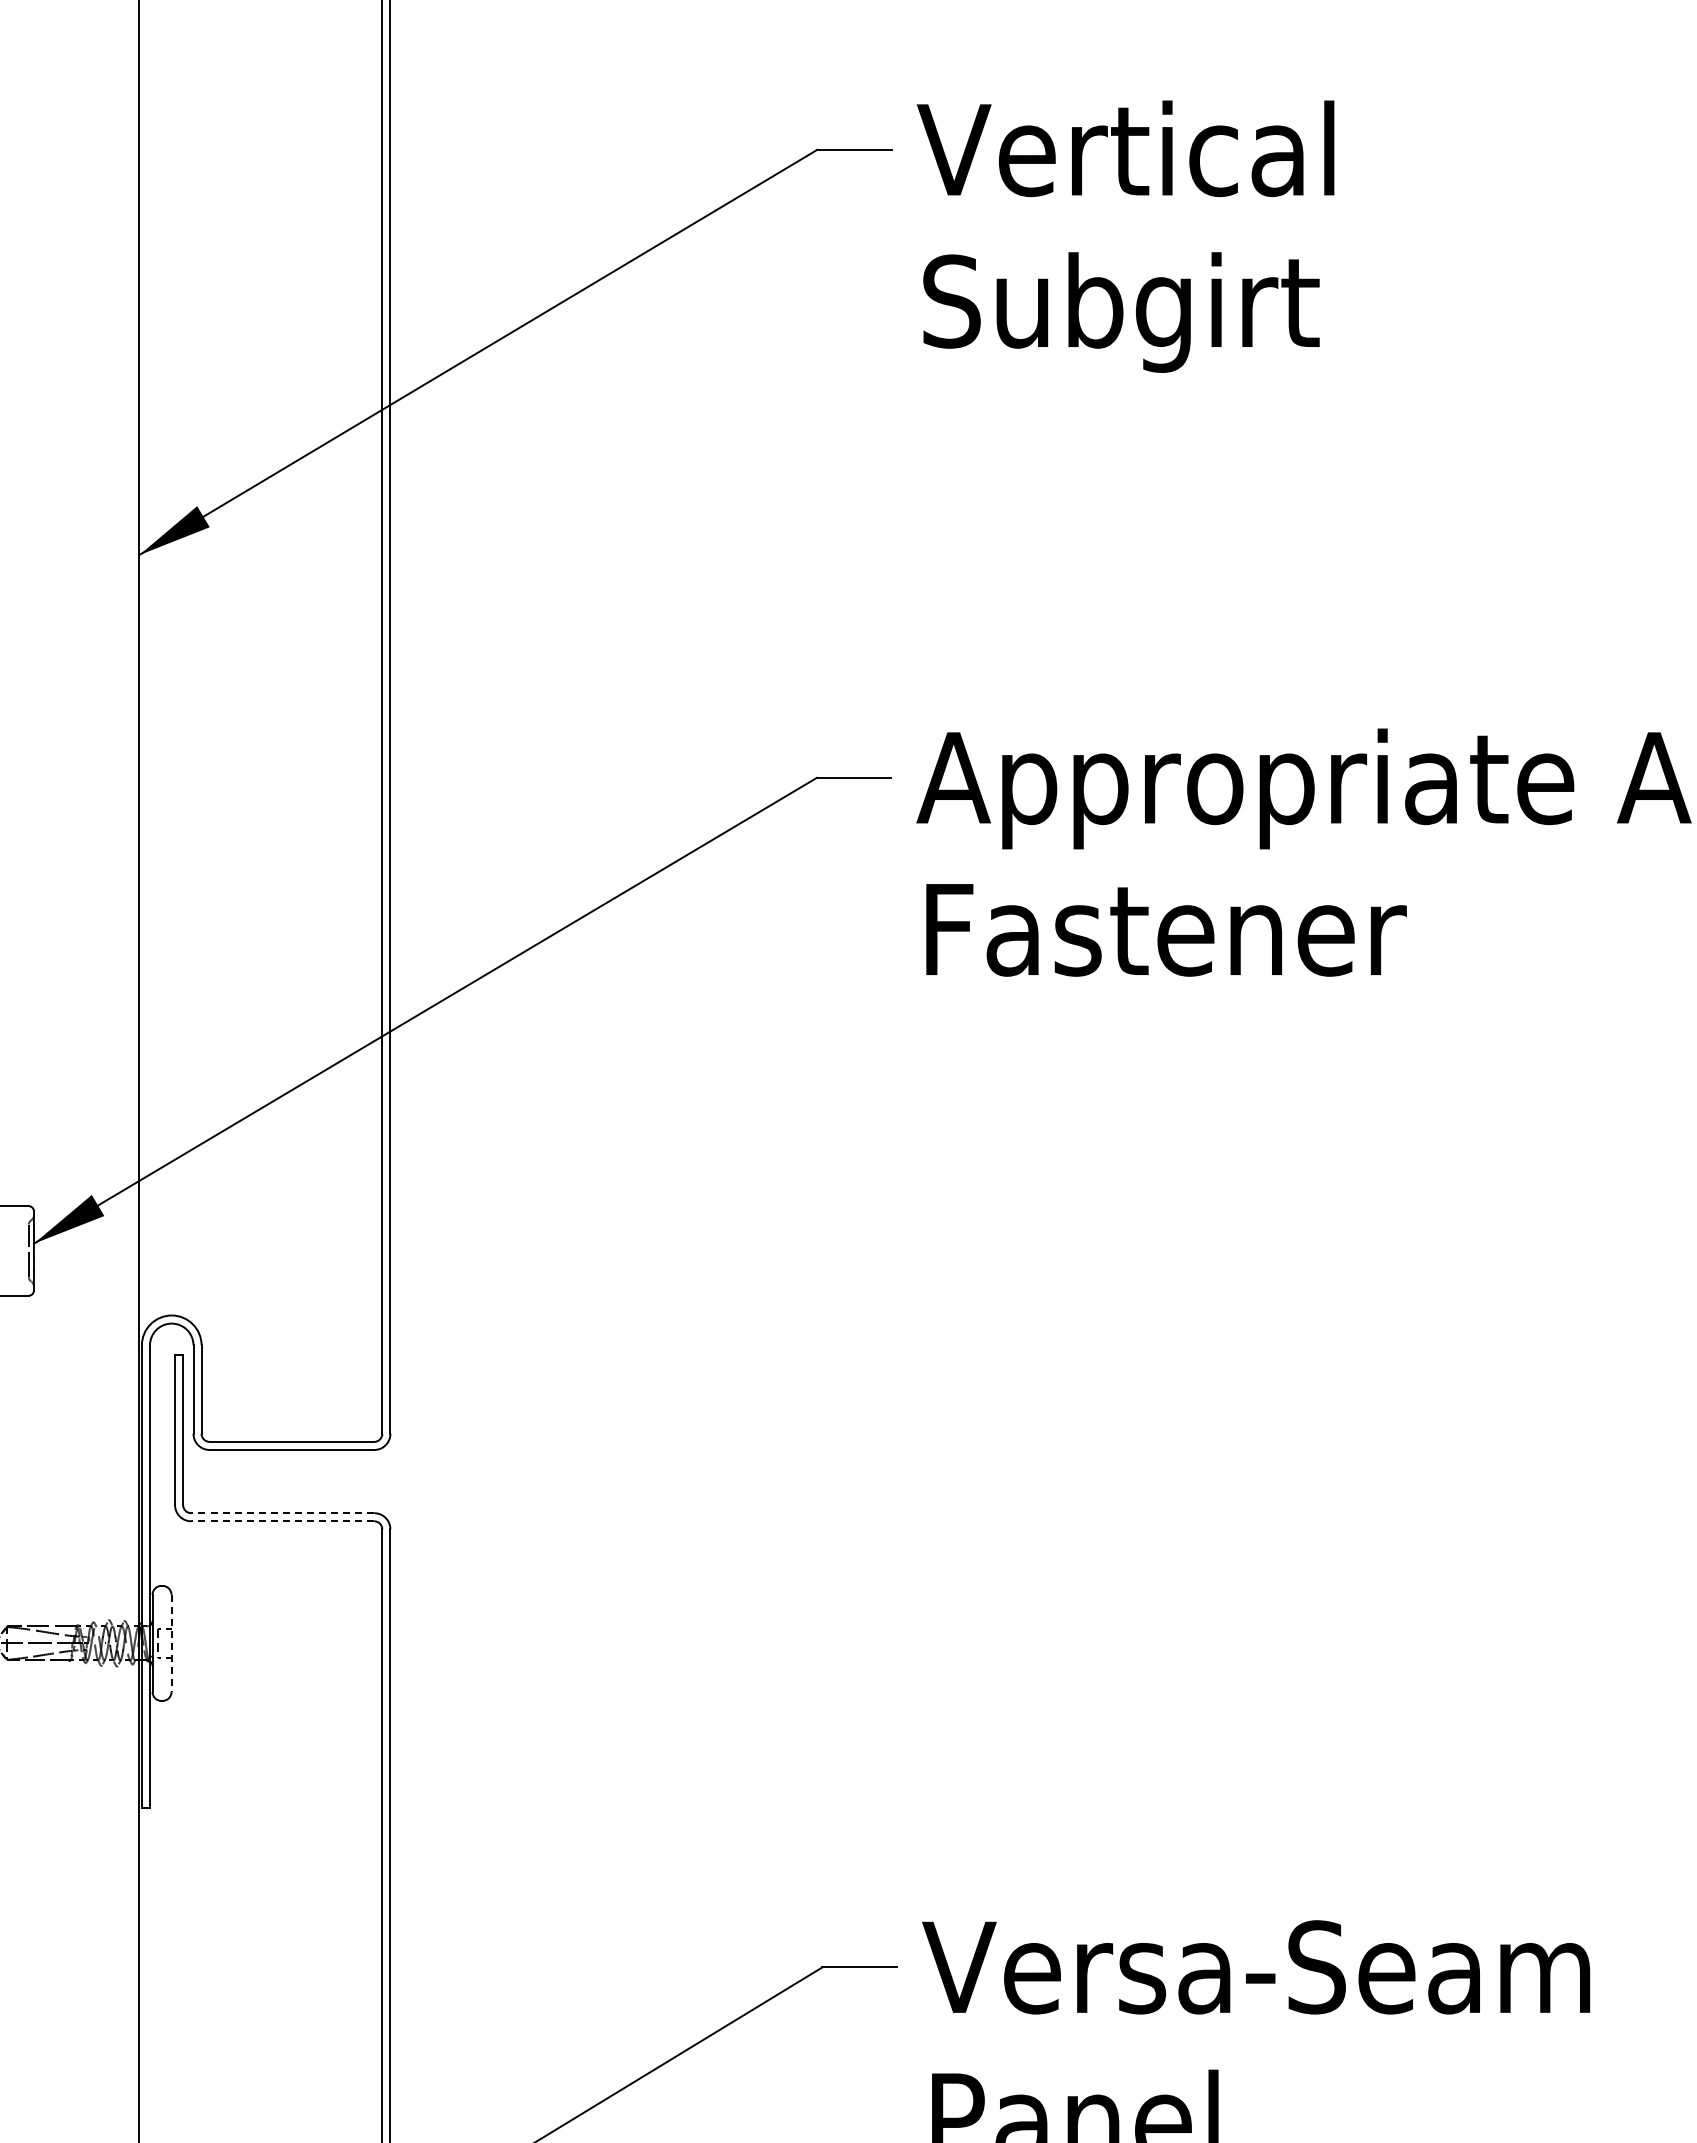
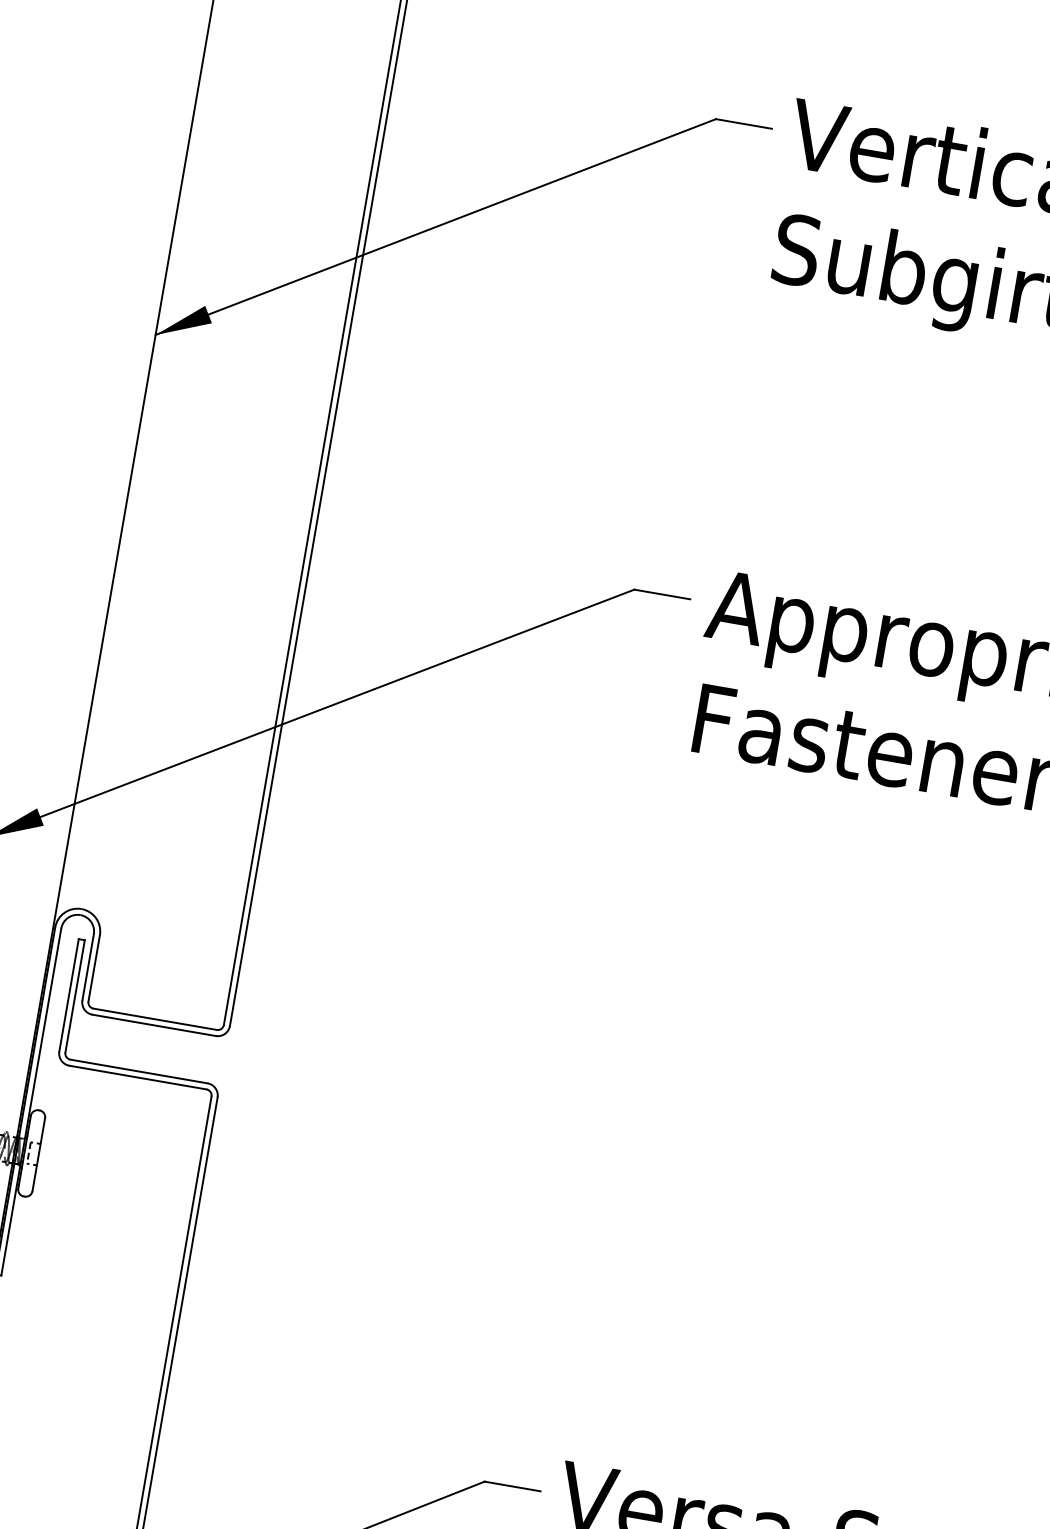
line: (282, 1513) -> (138, 1071), dashed -> solid
line: (282, 1521) -> (137, 1077), dashed -> solid
line: (171, 1643) -> (38, 1154), dashed -> solid

